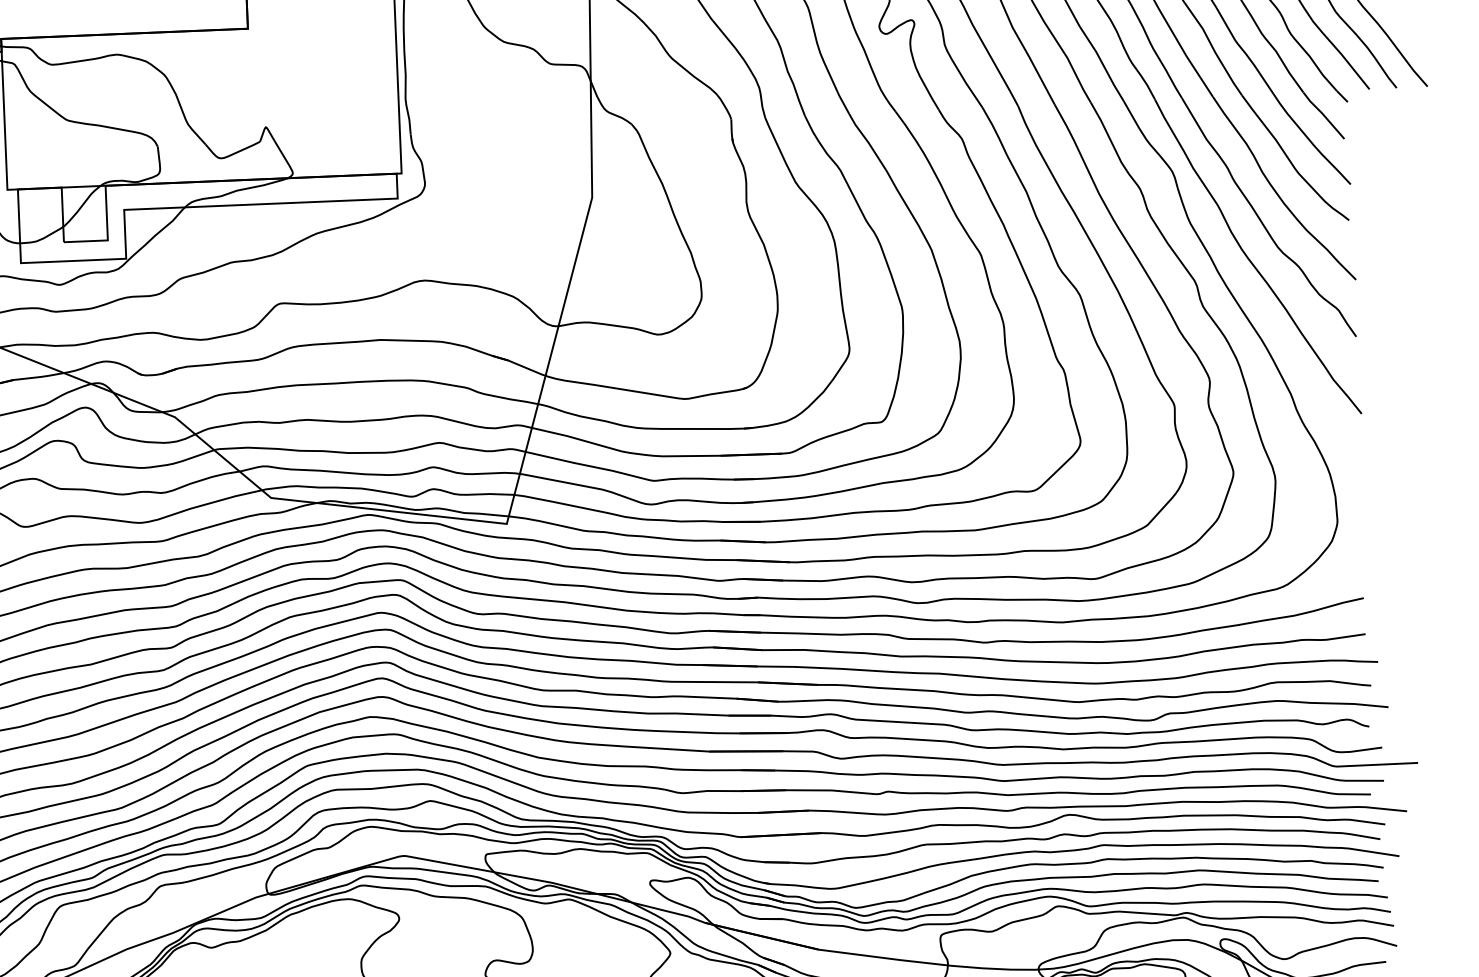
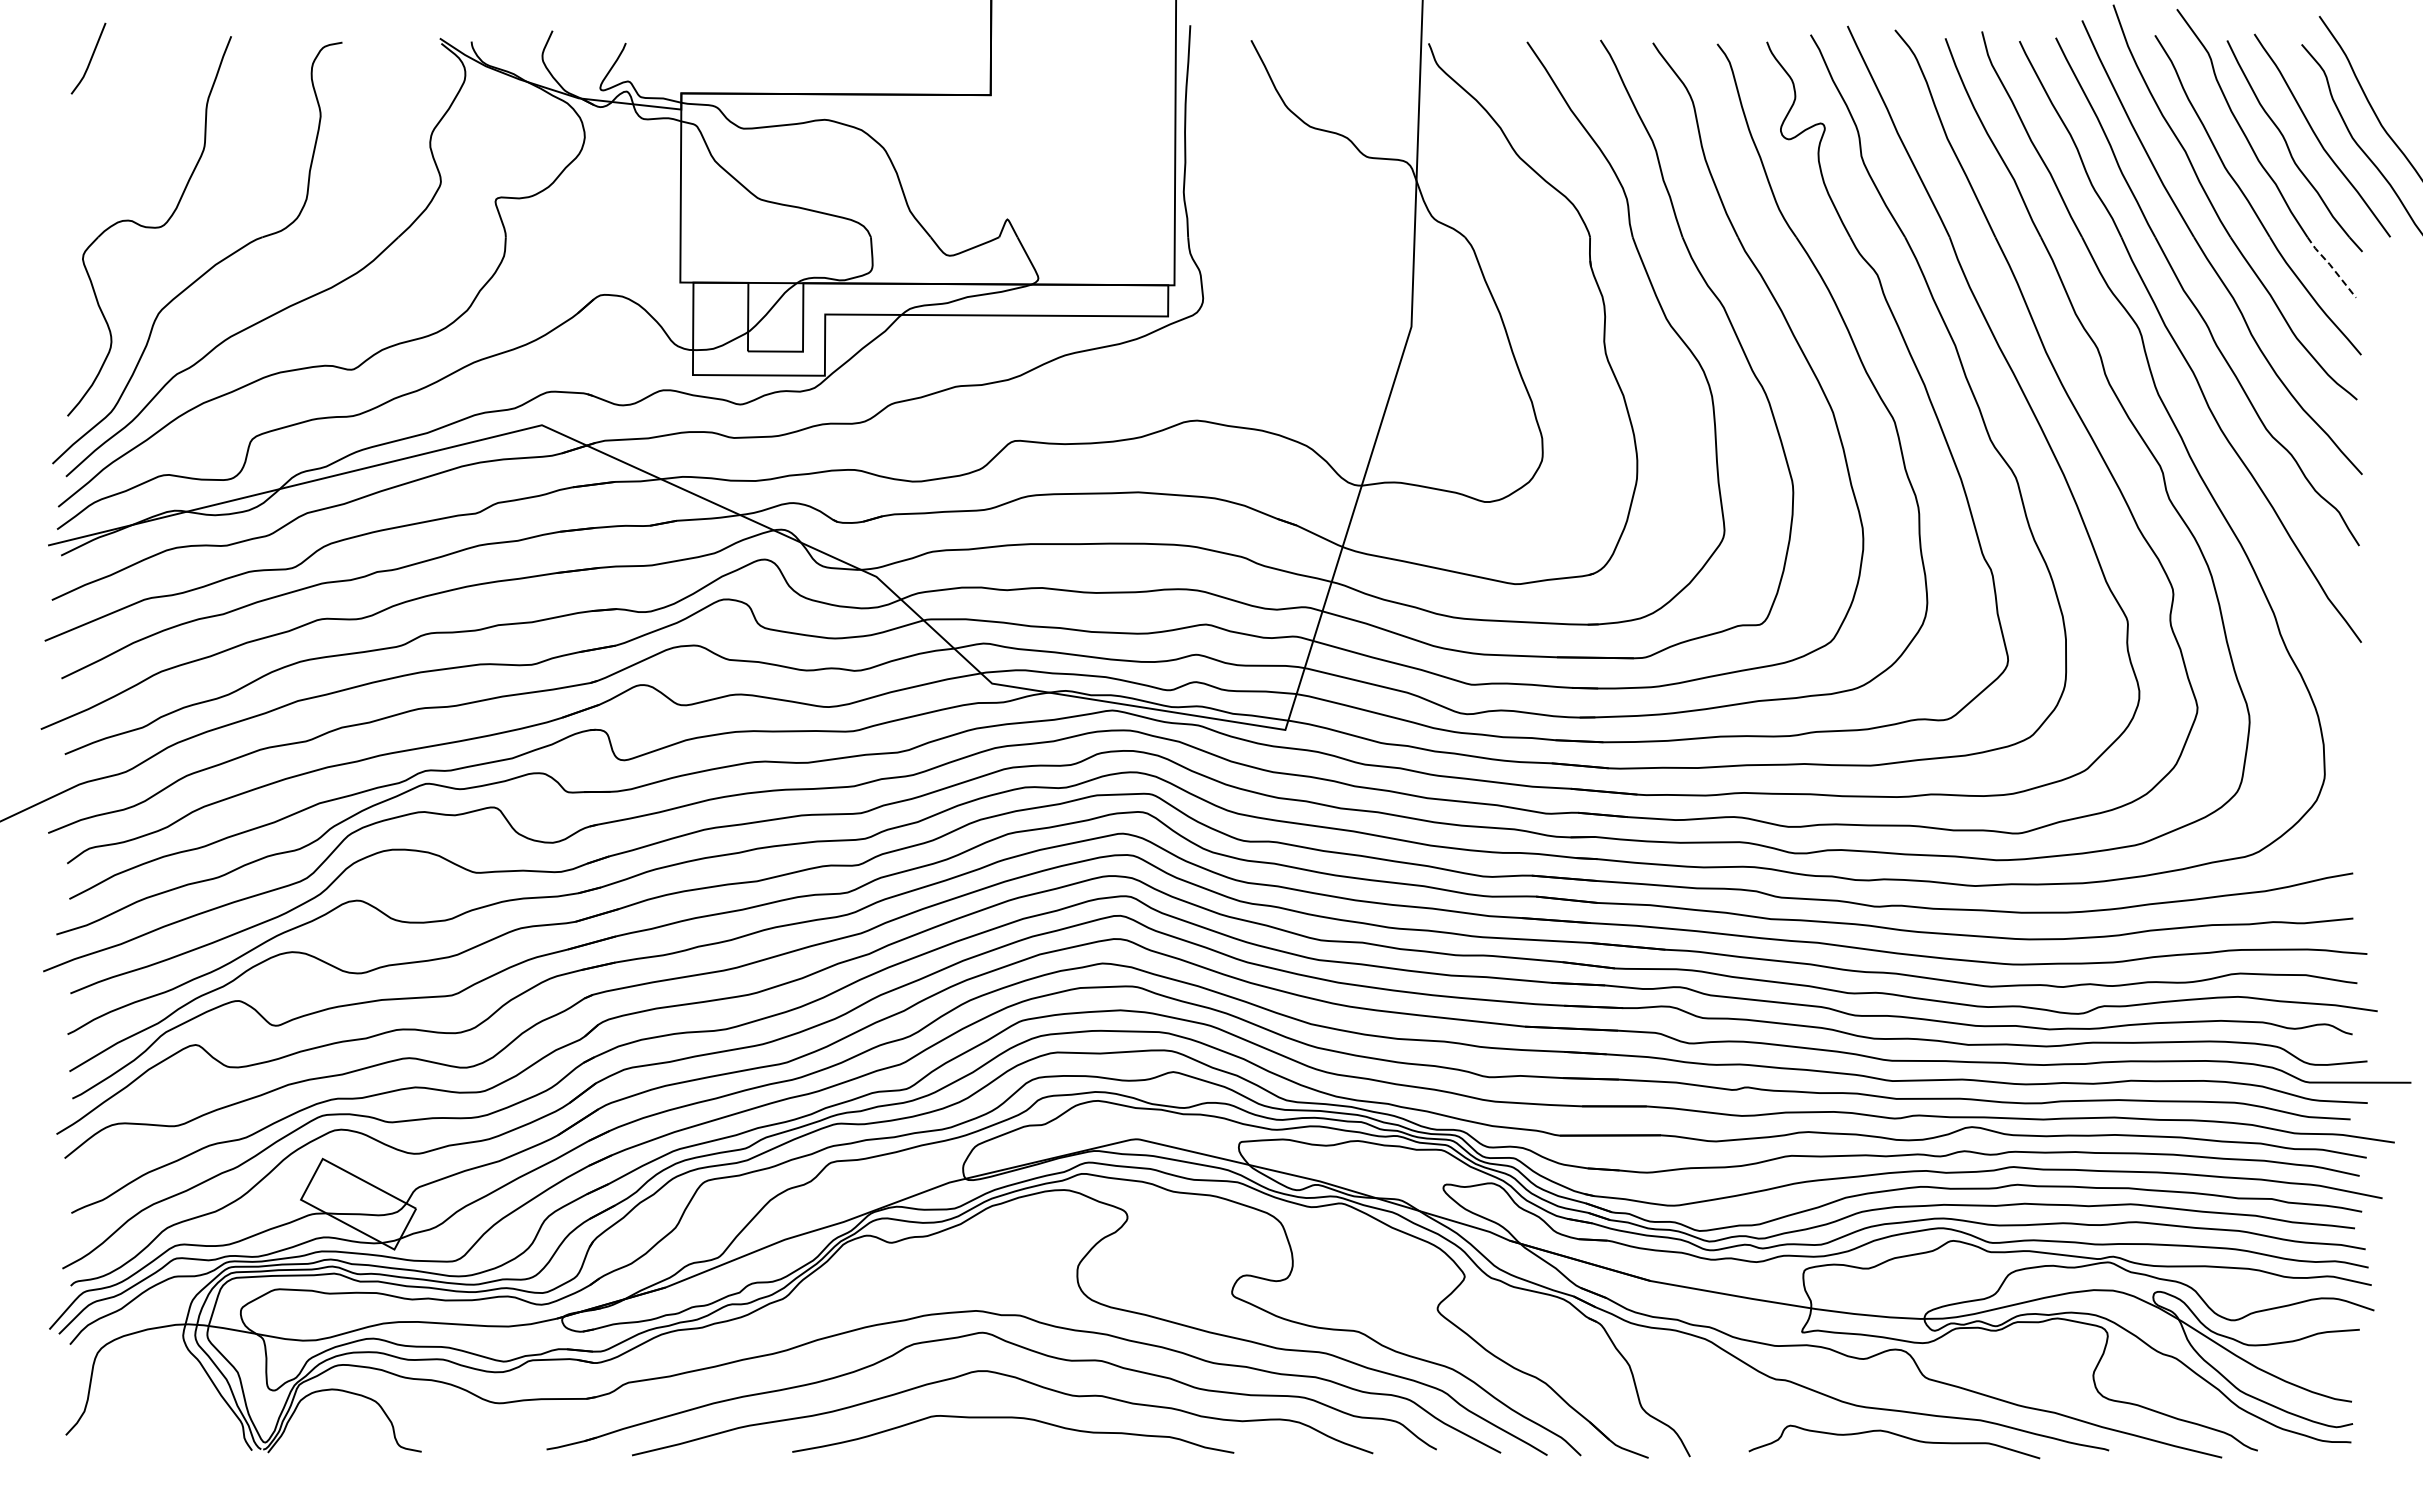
line: (1323, 114) -> (2331, 266), solid -> dashed

